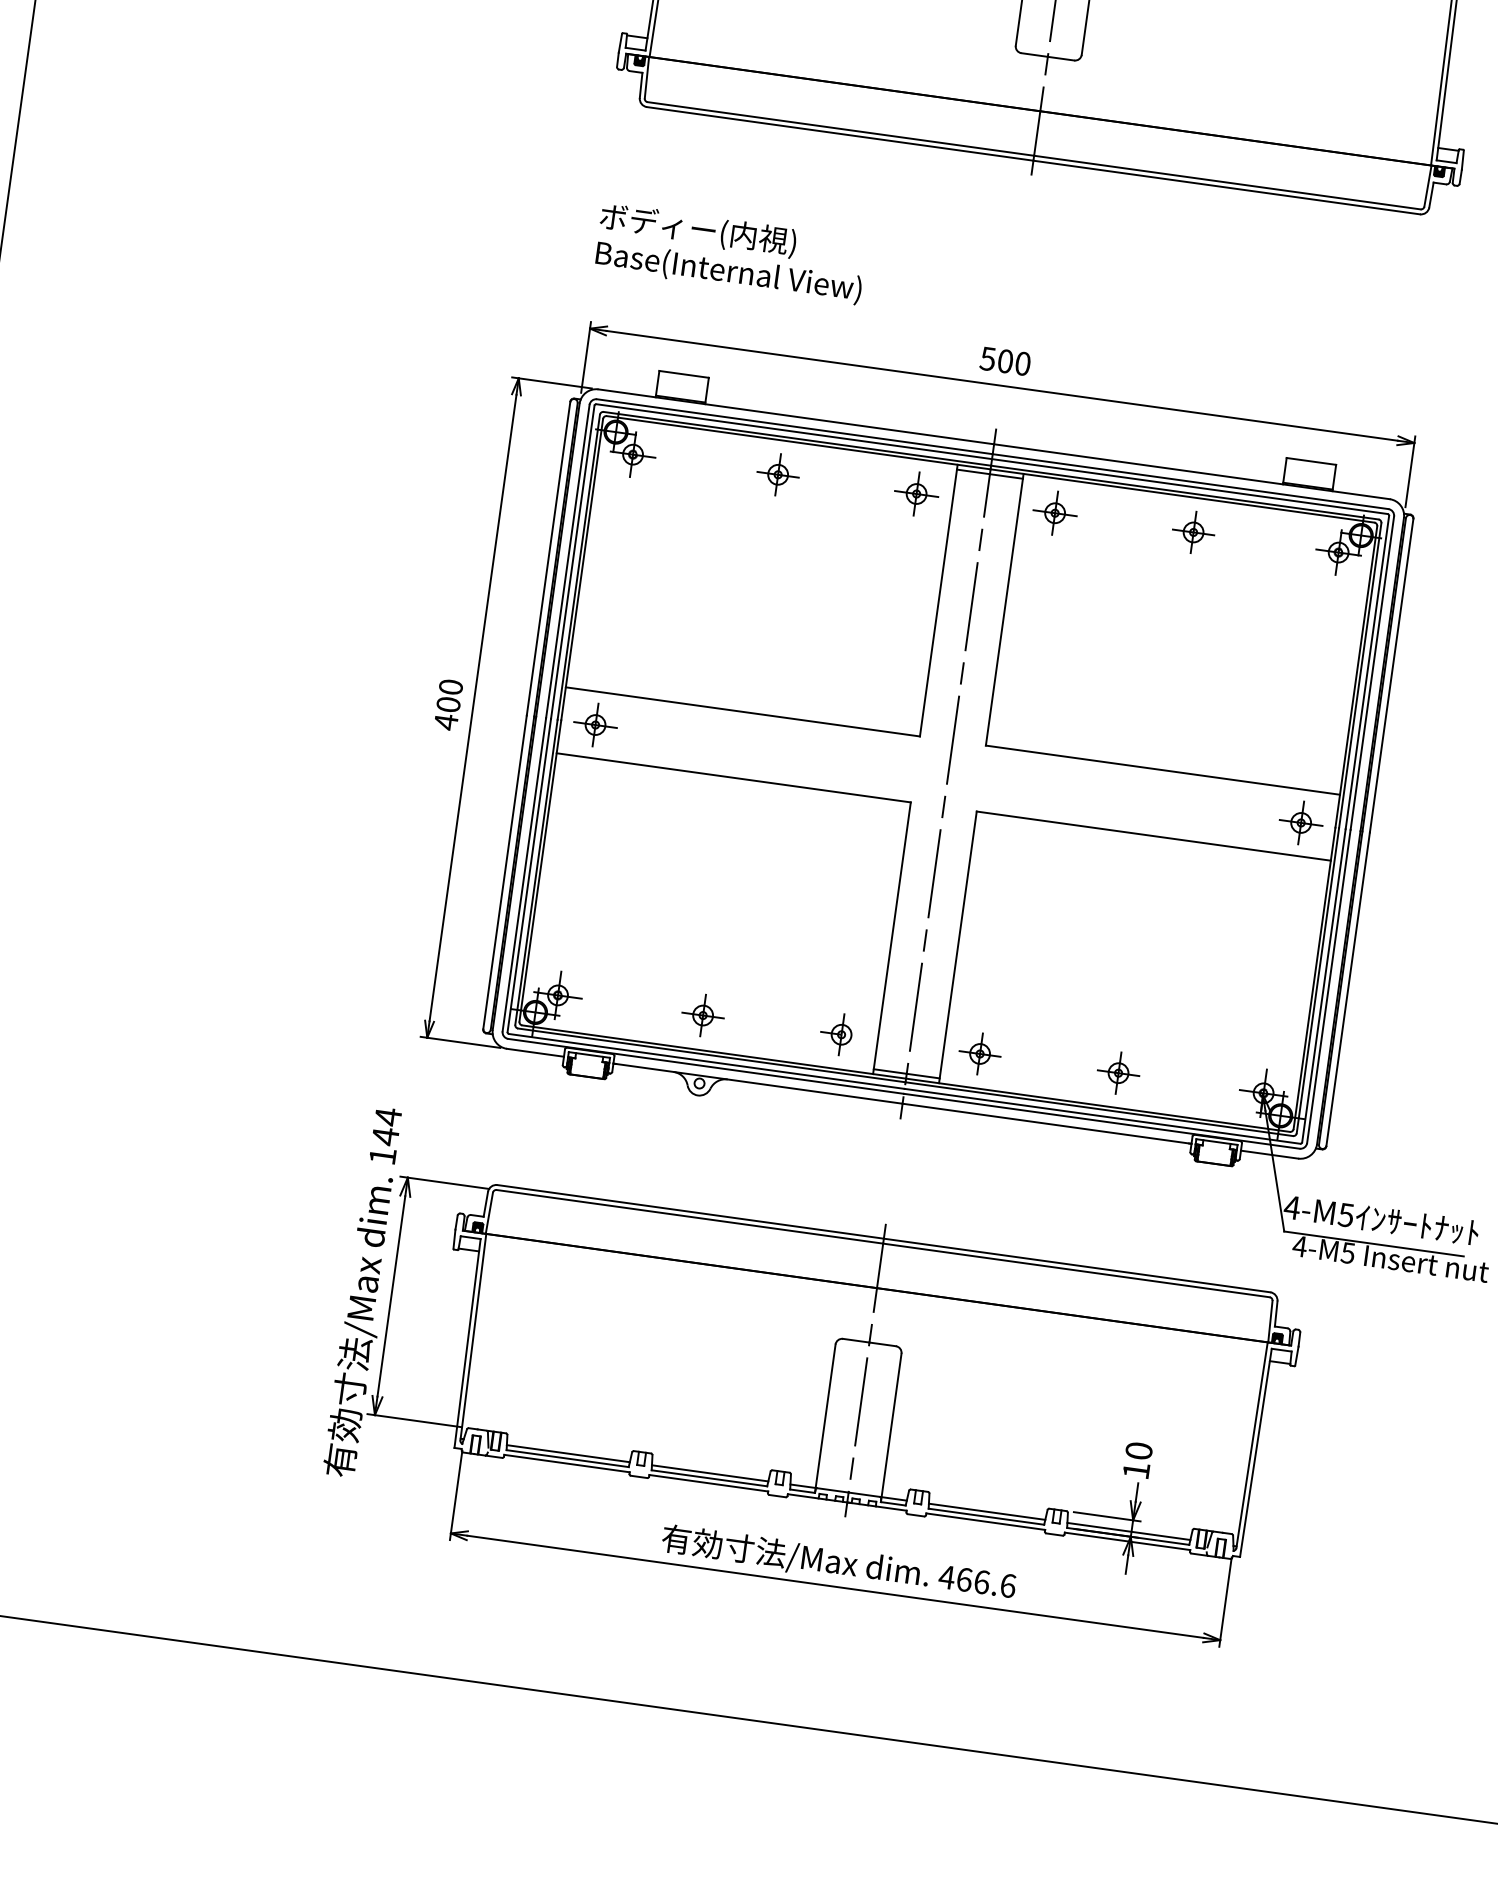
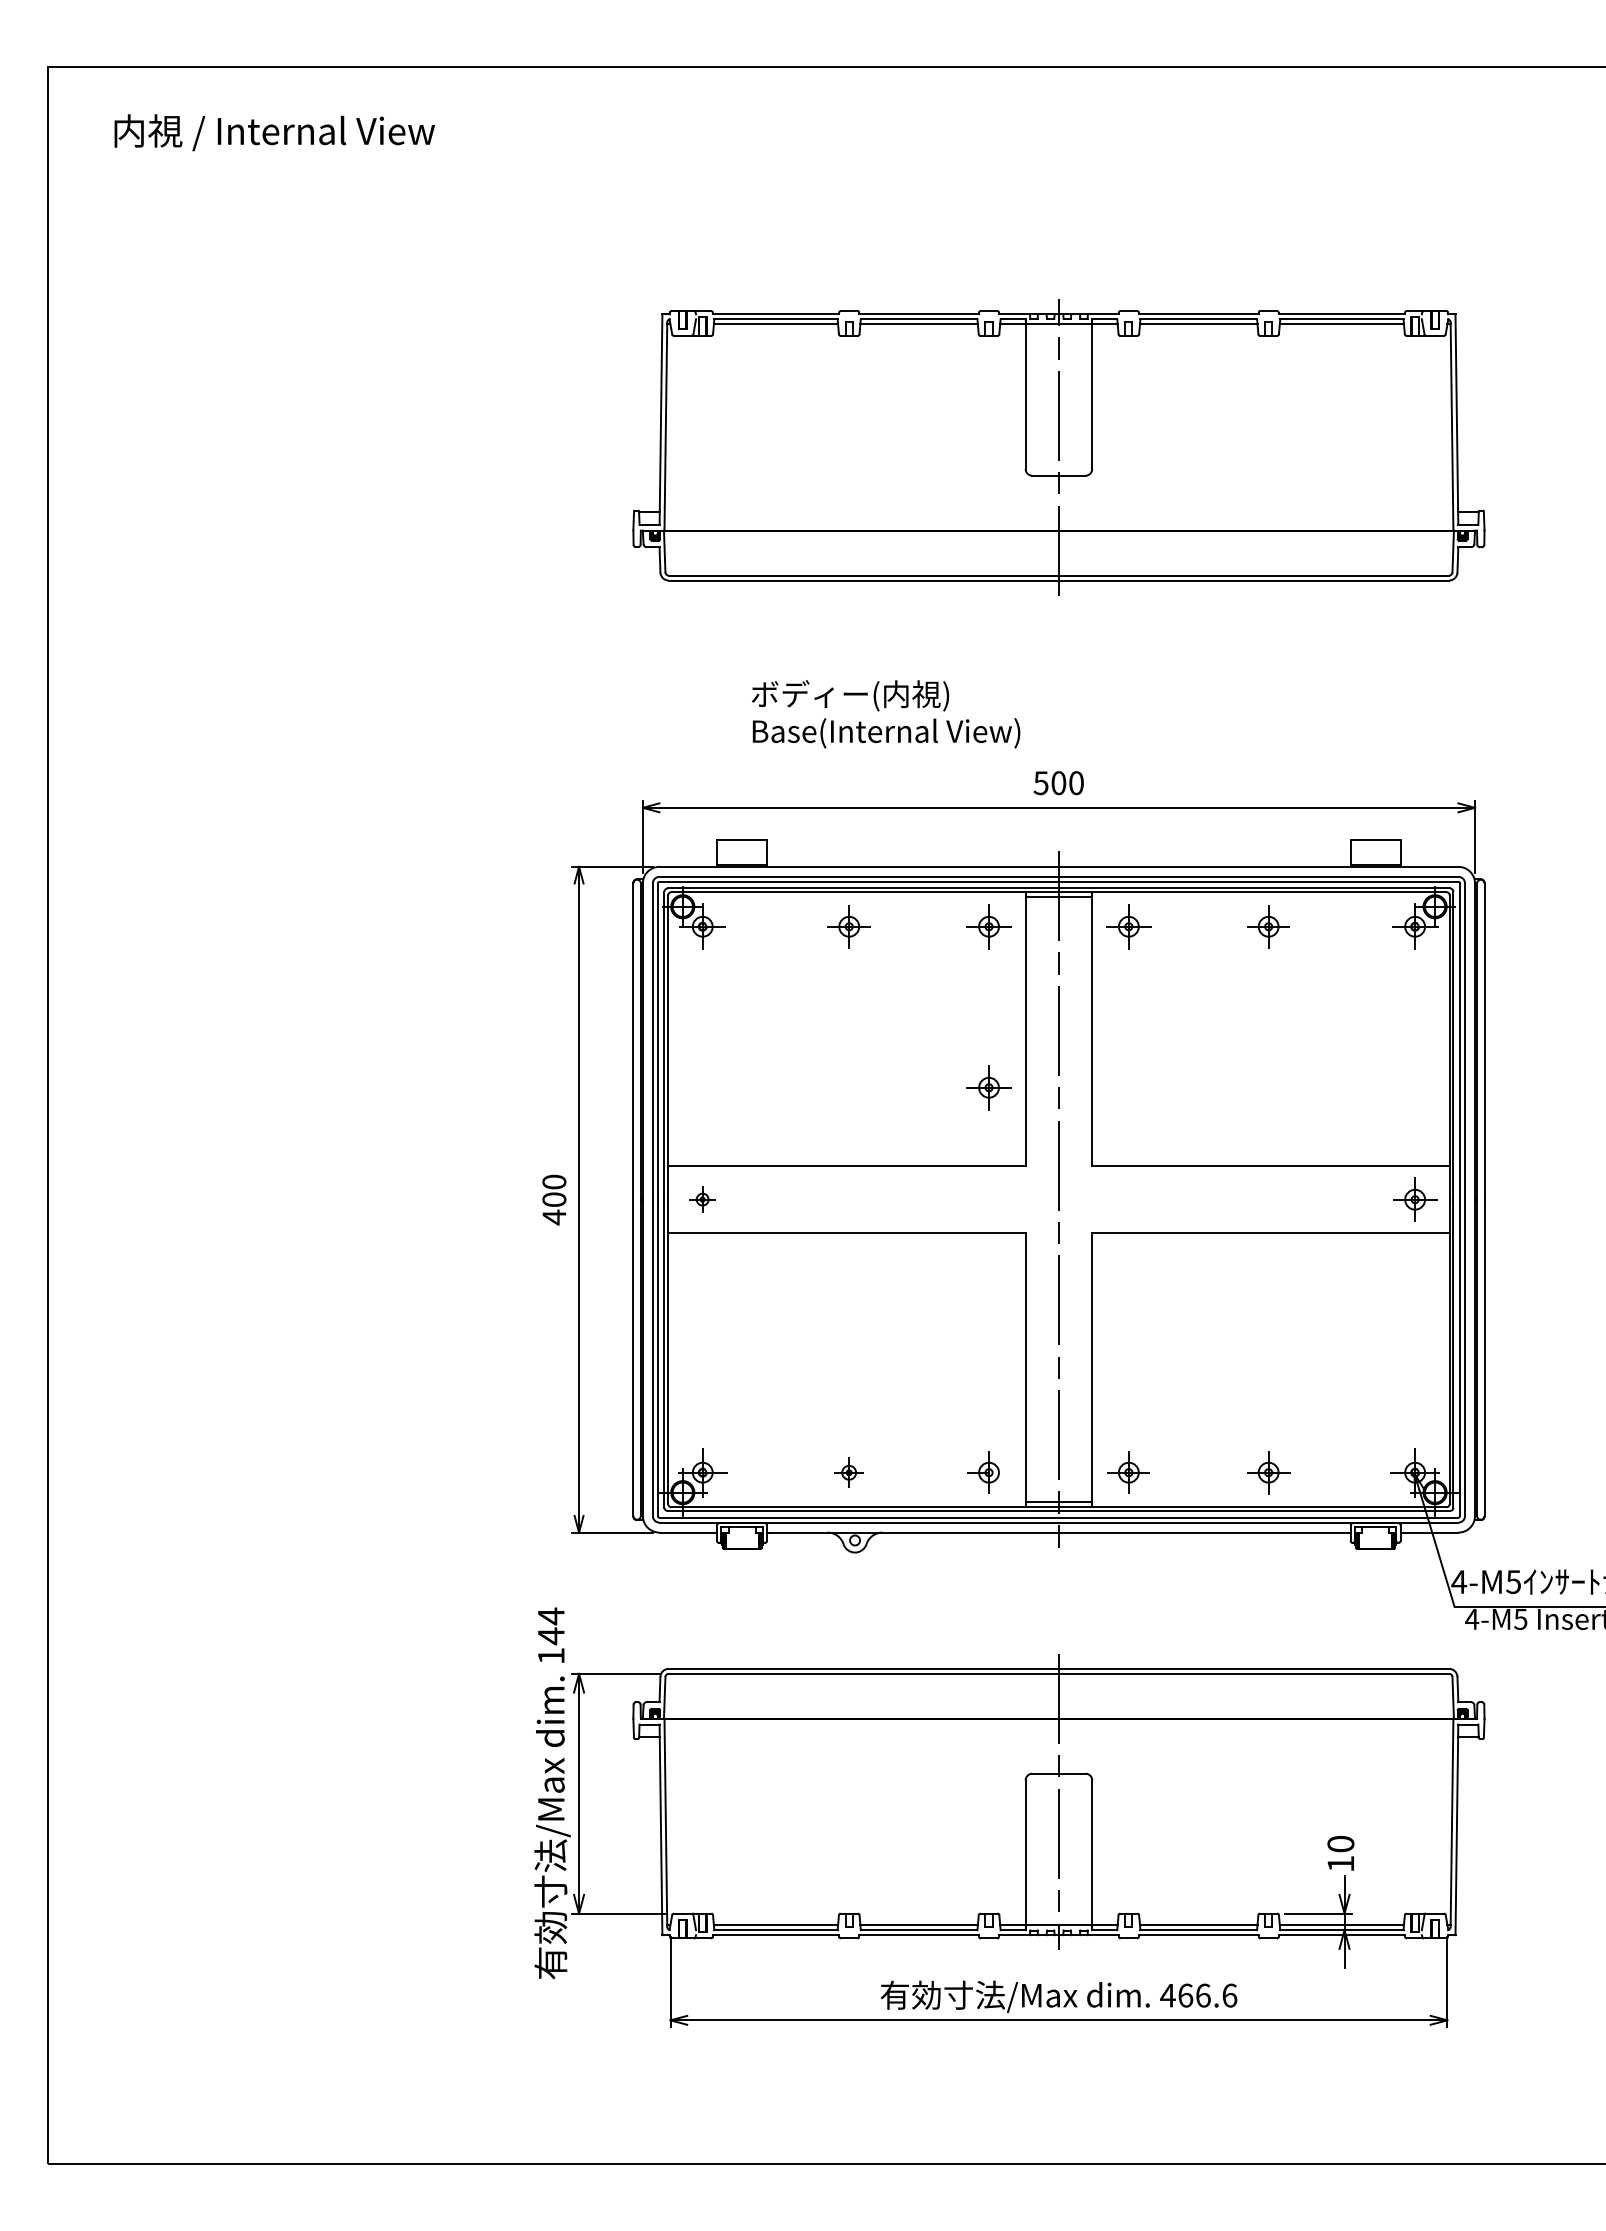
text: (731, 254) -> (886, 714), moved
part: (893, 653) -> (988, 1087), added
part: (595, 724) -> (702, 1199), size x0.6
part: (702, 1015) -> (848, 1472), size x0.7

